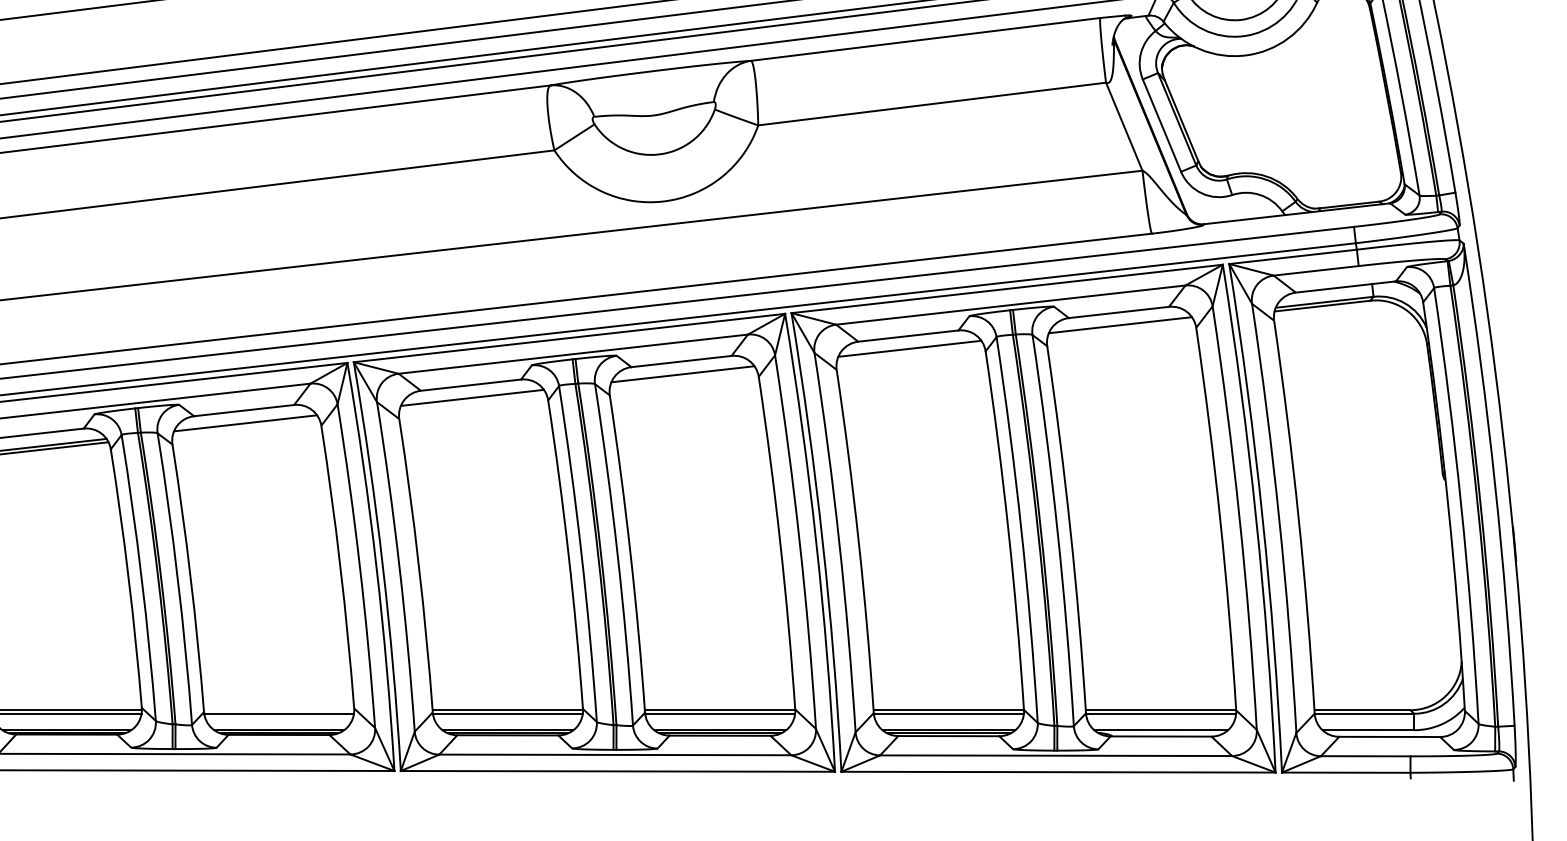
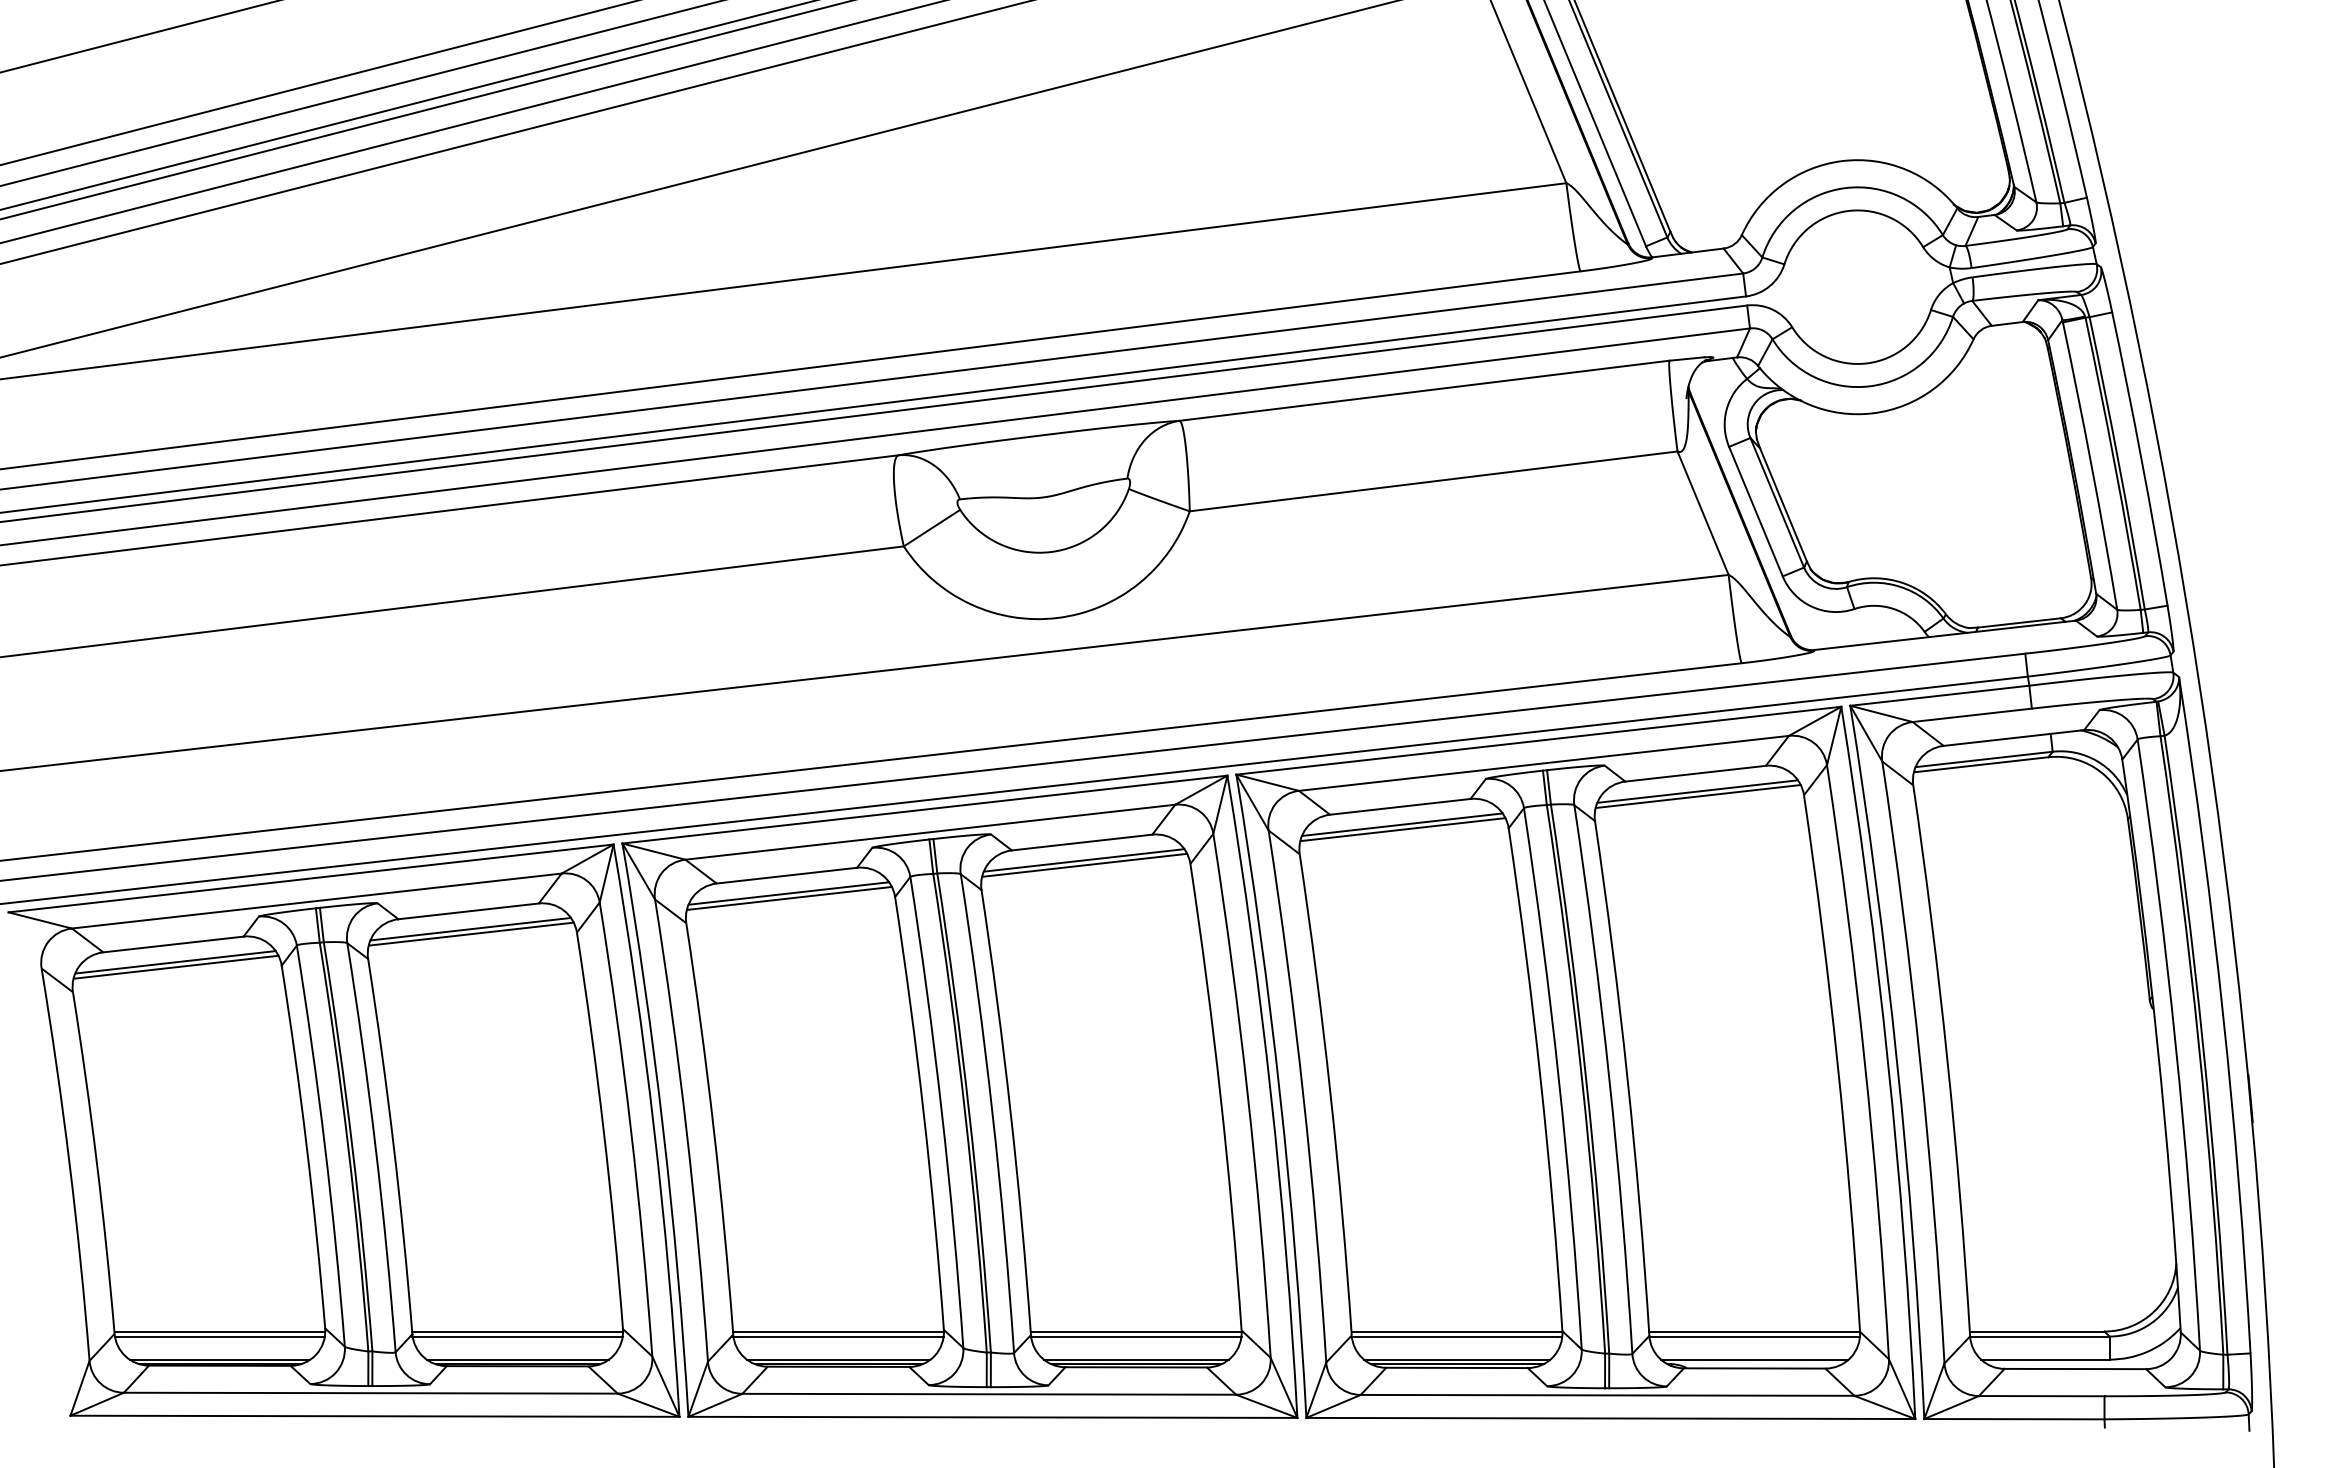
line: (1120, 328) -> (1697, 796), added
line: (909, 352) -> (1402, 829), added
line: (683, 377) -> (1084, 864), added
line: (472, 400) -> (789, 897), added
line: (245, 426) -> (470, 933), added
line: (278, 710) -> (517, 1331), added

